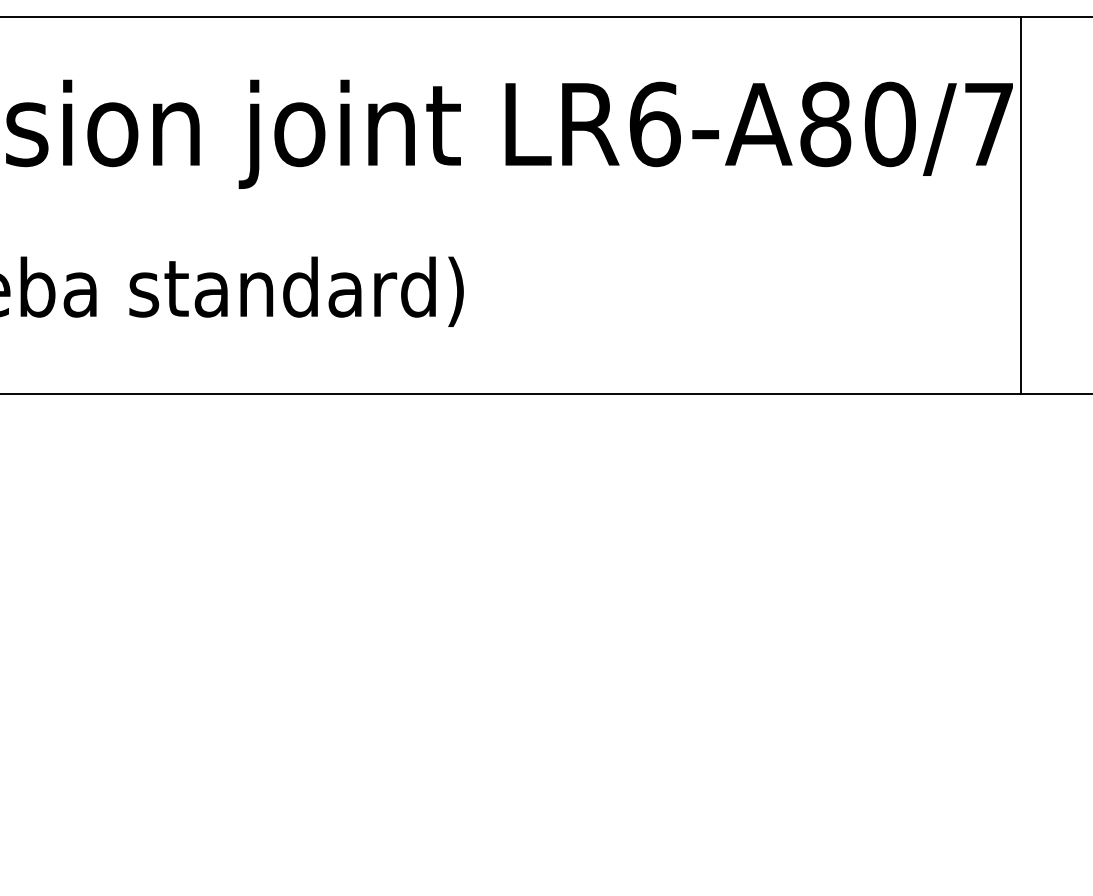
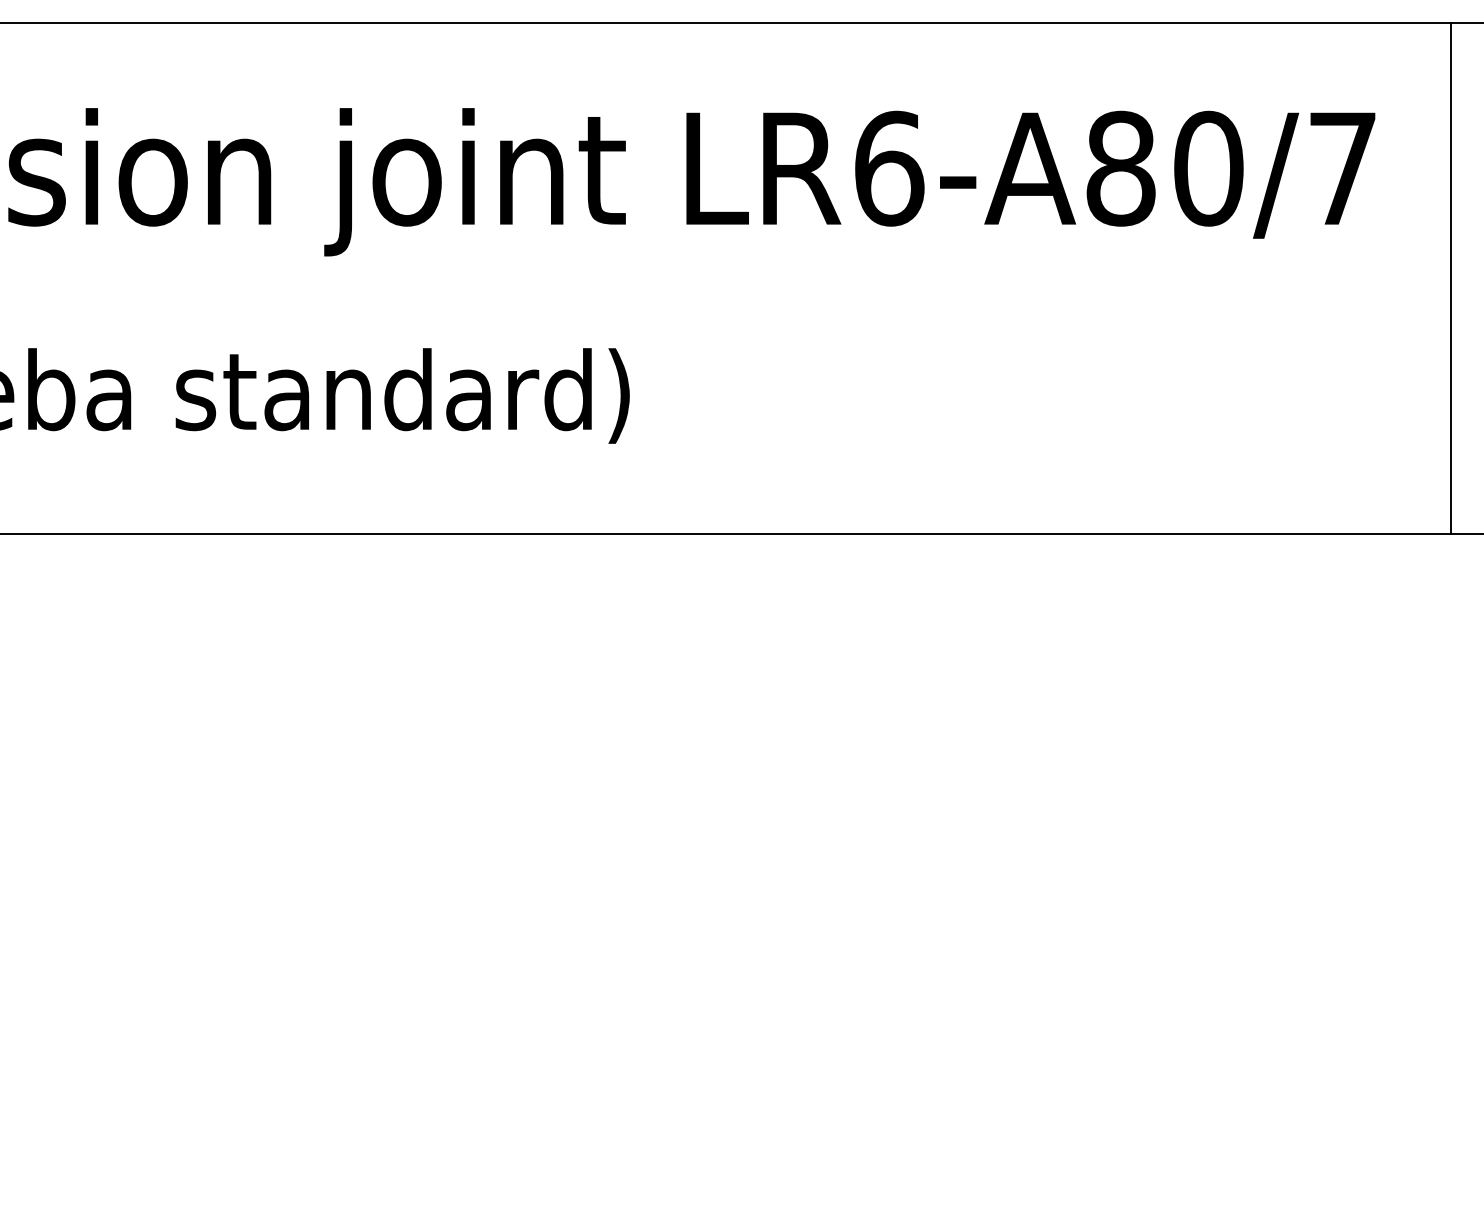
line: (1020, 205) -> (1450, 278), moved

